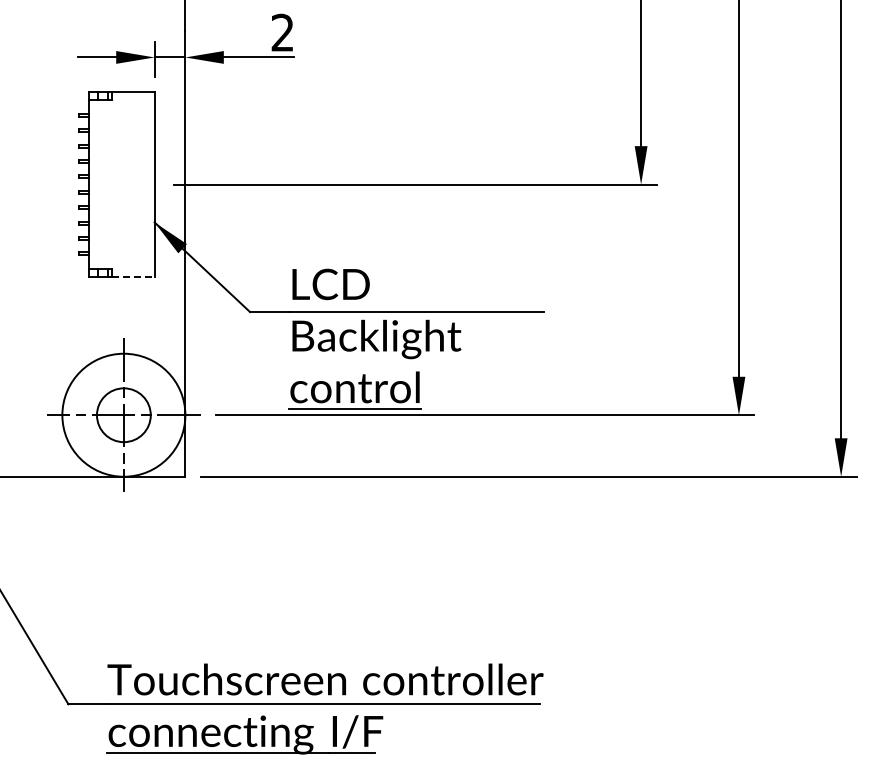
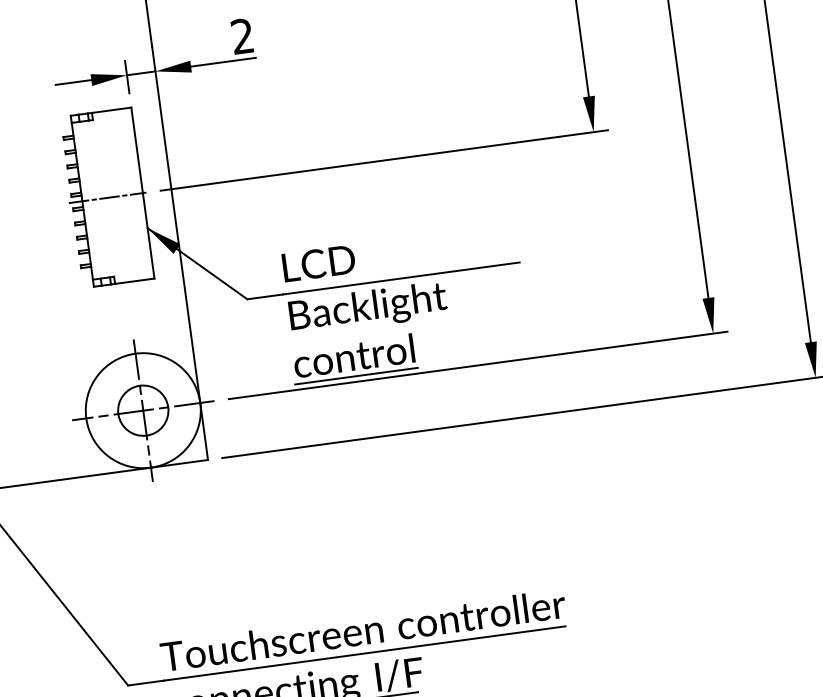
line: (116, 184) -> (107, 197), added
line: (133, 276) -> (134, 280), dashed -> solid

